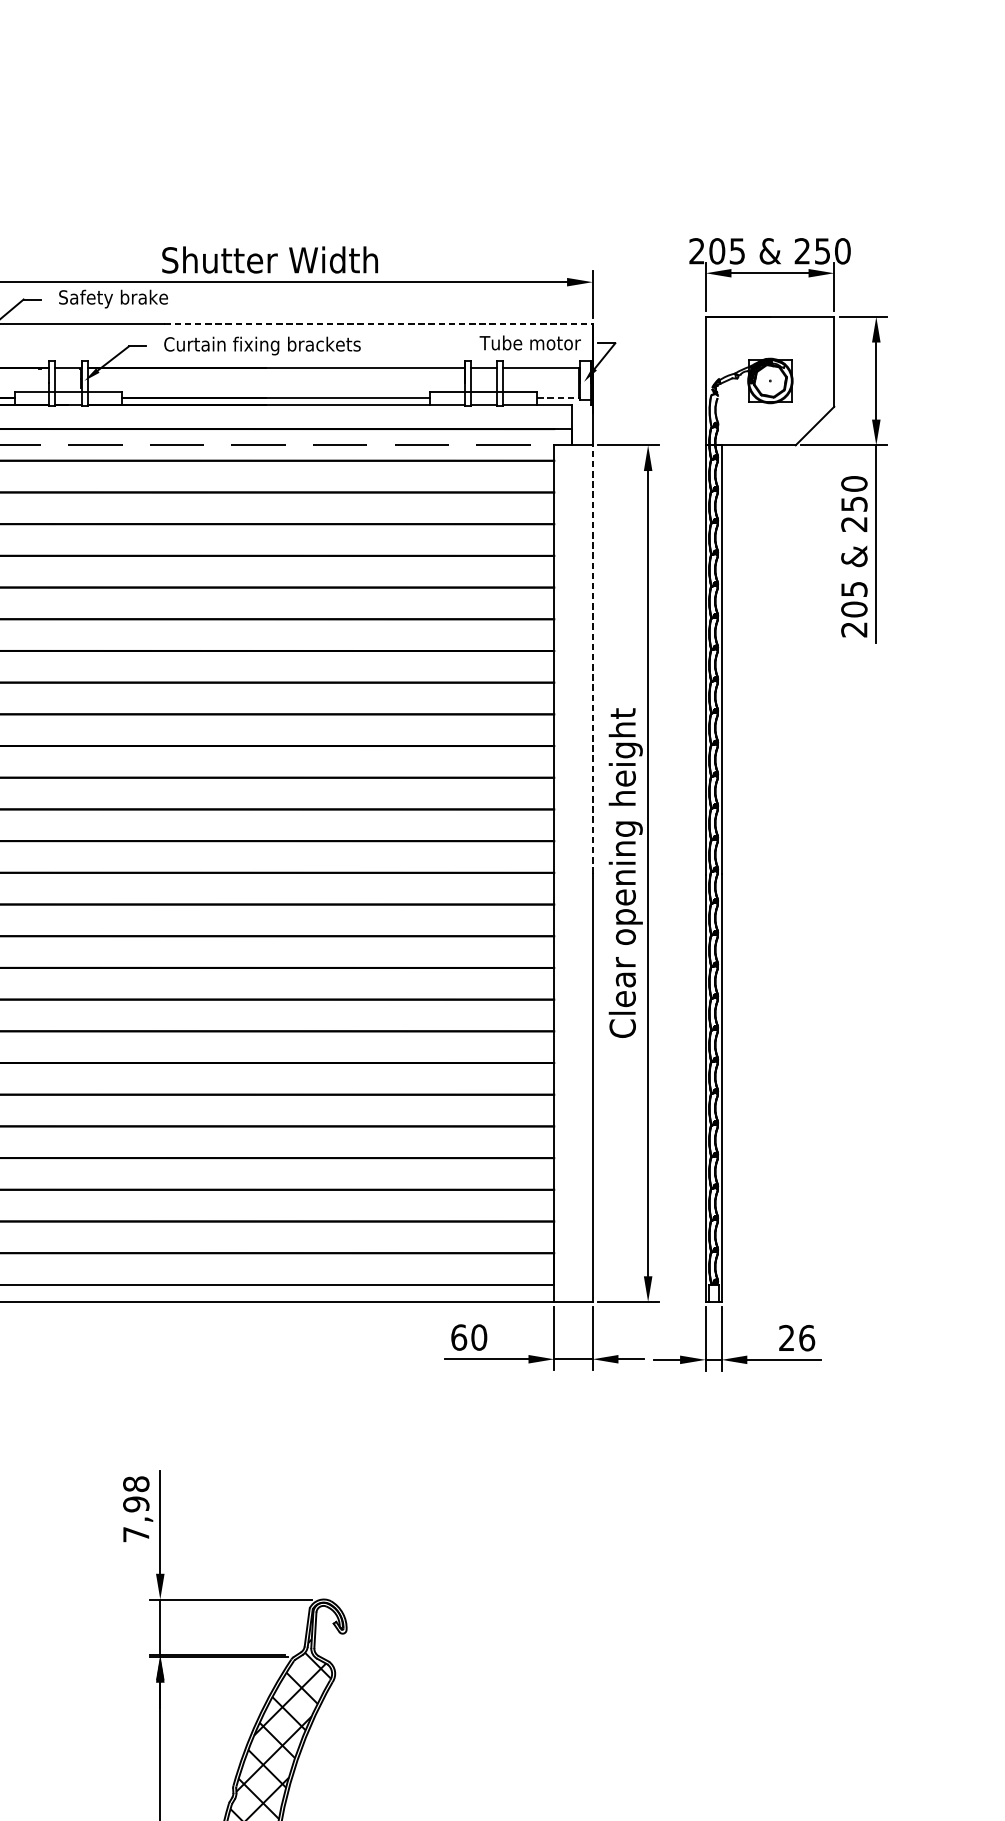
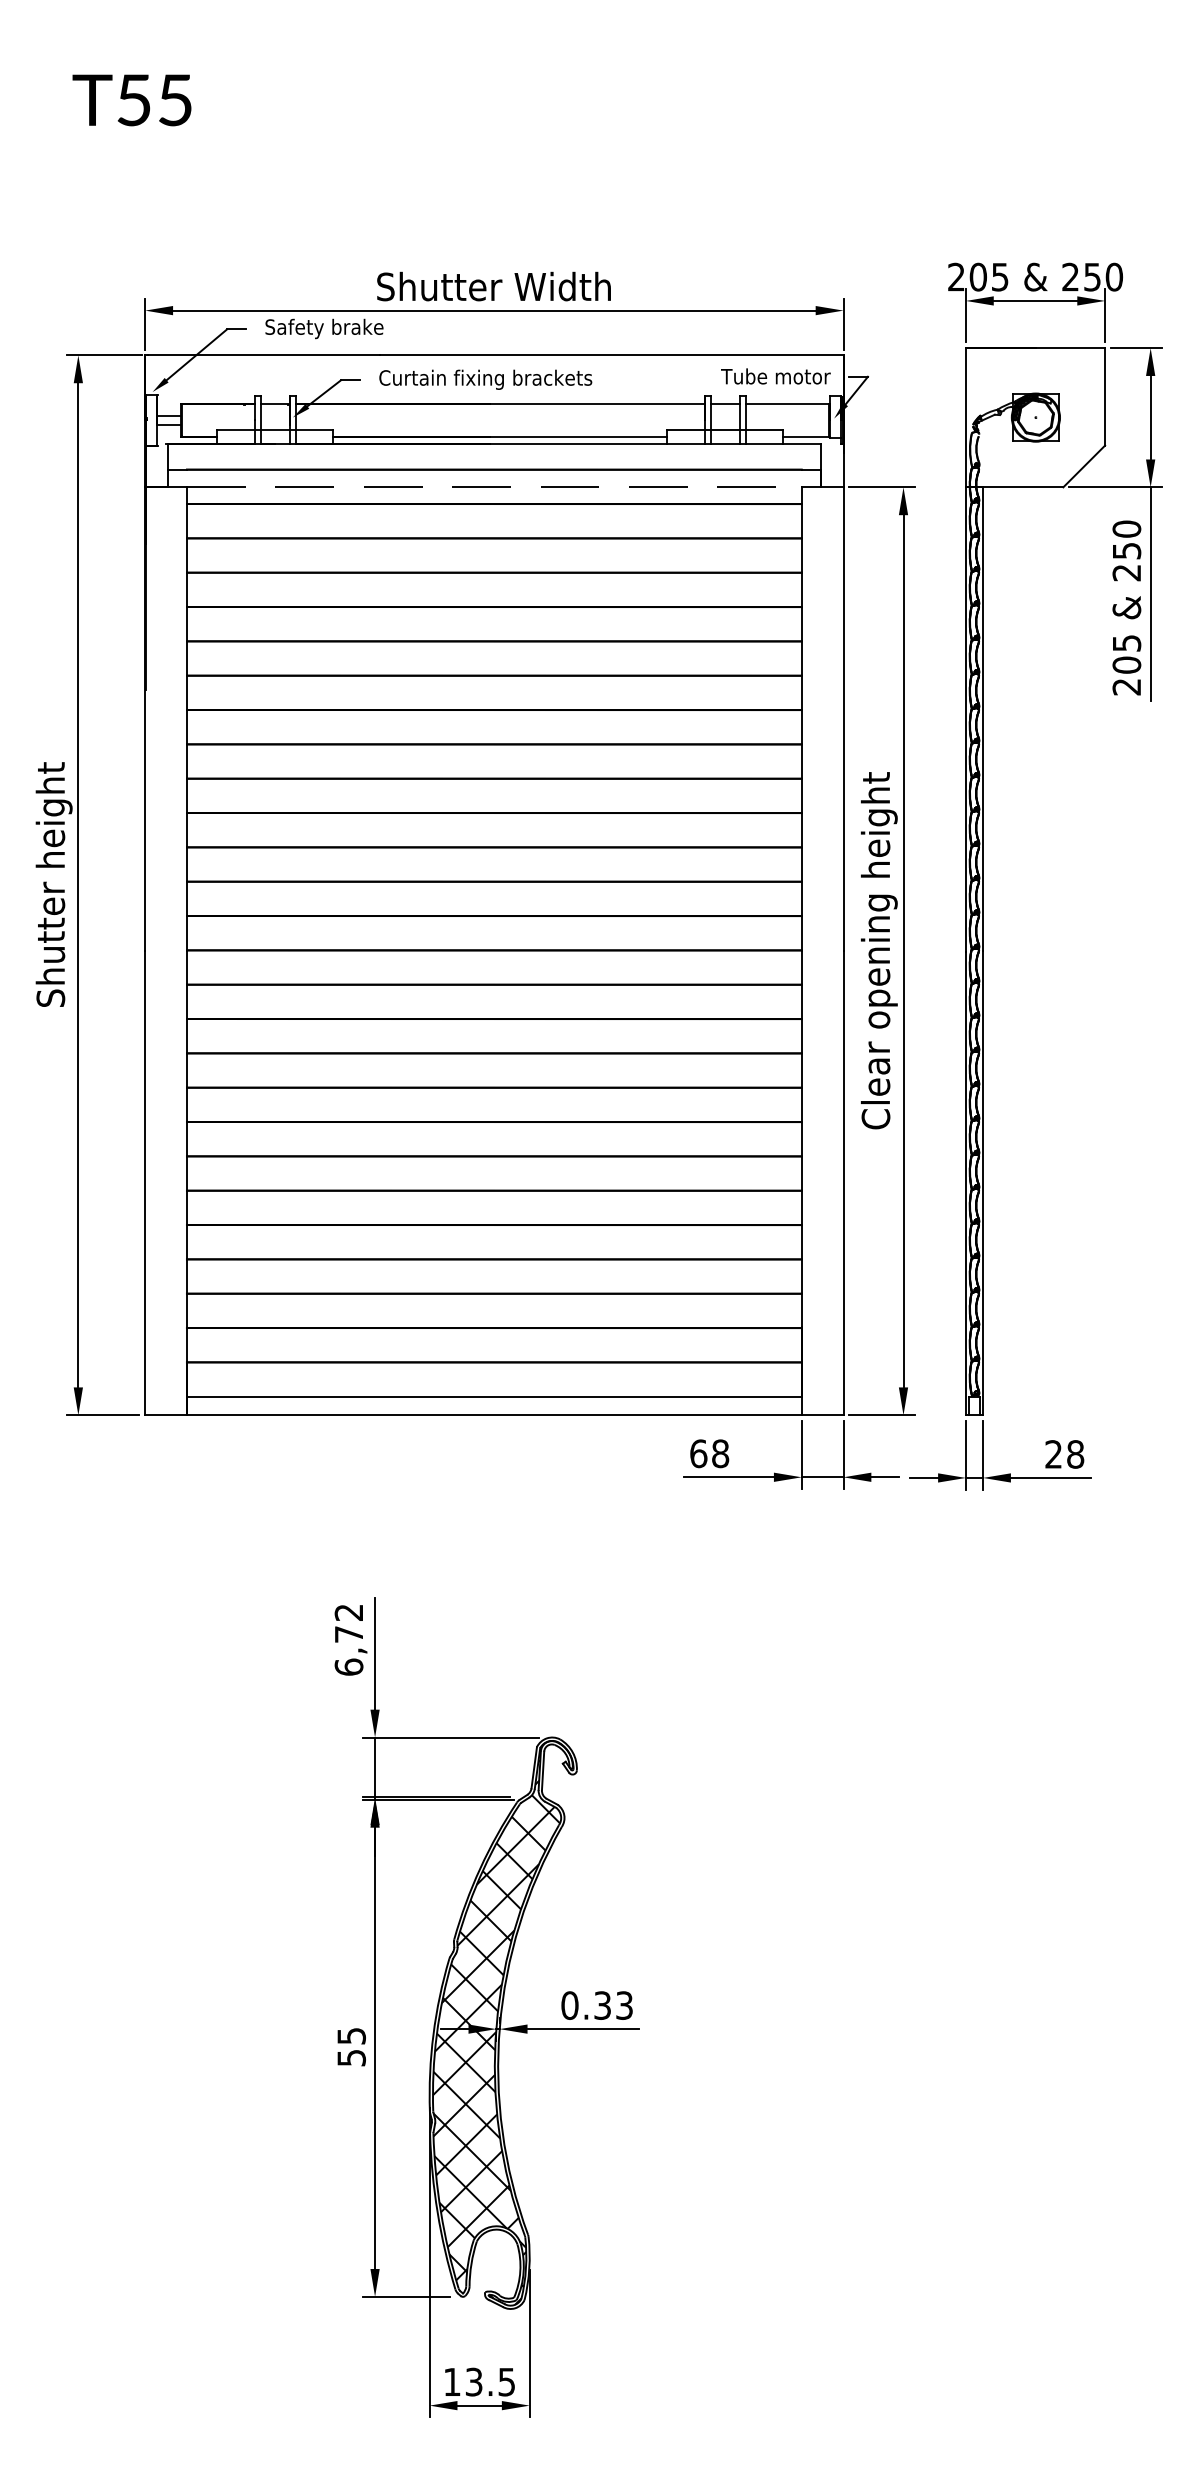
line: (378, 323) -> (611, 355), dashed -> solid
line: (558, 398) -> (806, 436), dashed -> solid
line: (592, 659) -> (843, 719), dashed -> solid
text: (479, 1337) -> (720, 1453), 60 -> 68
text: (806, 1338) -> (1075, 1454), 26 -> 28
text: (135, 1509) -> (348, 1639), 7,98 -> 6,72

